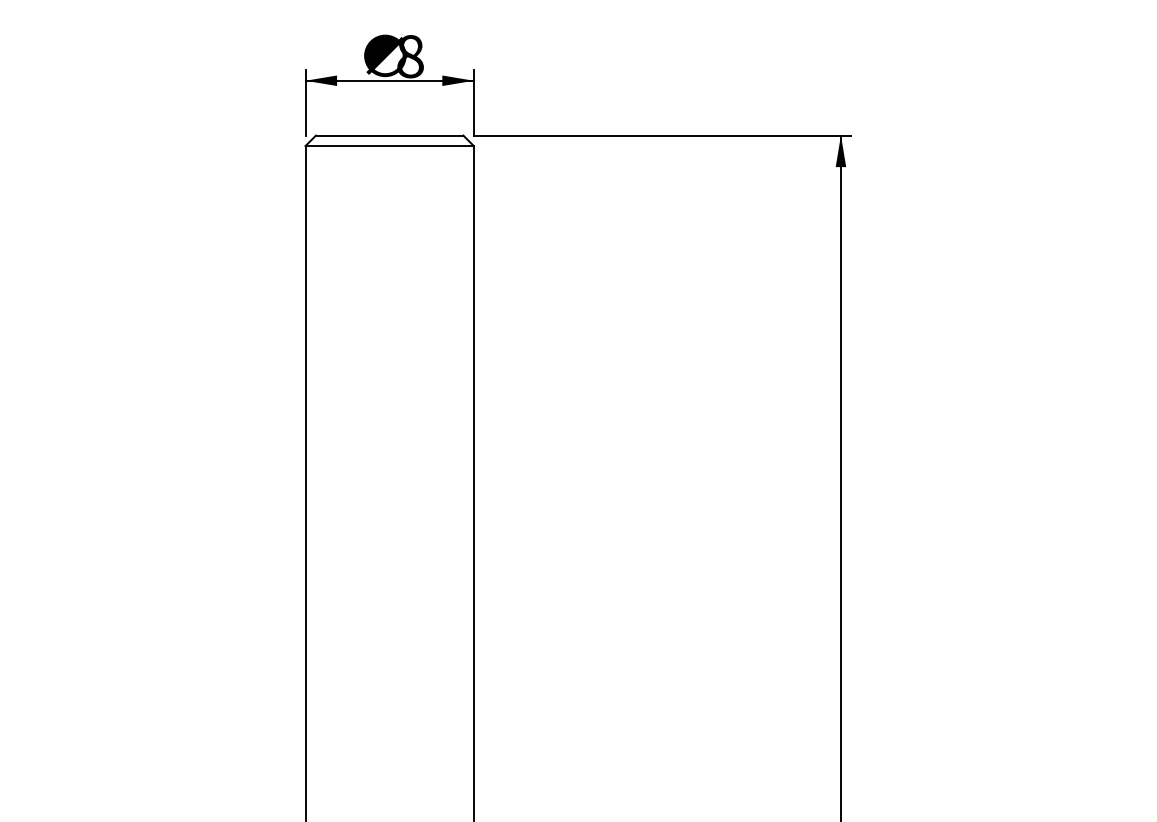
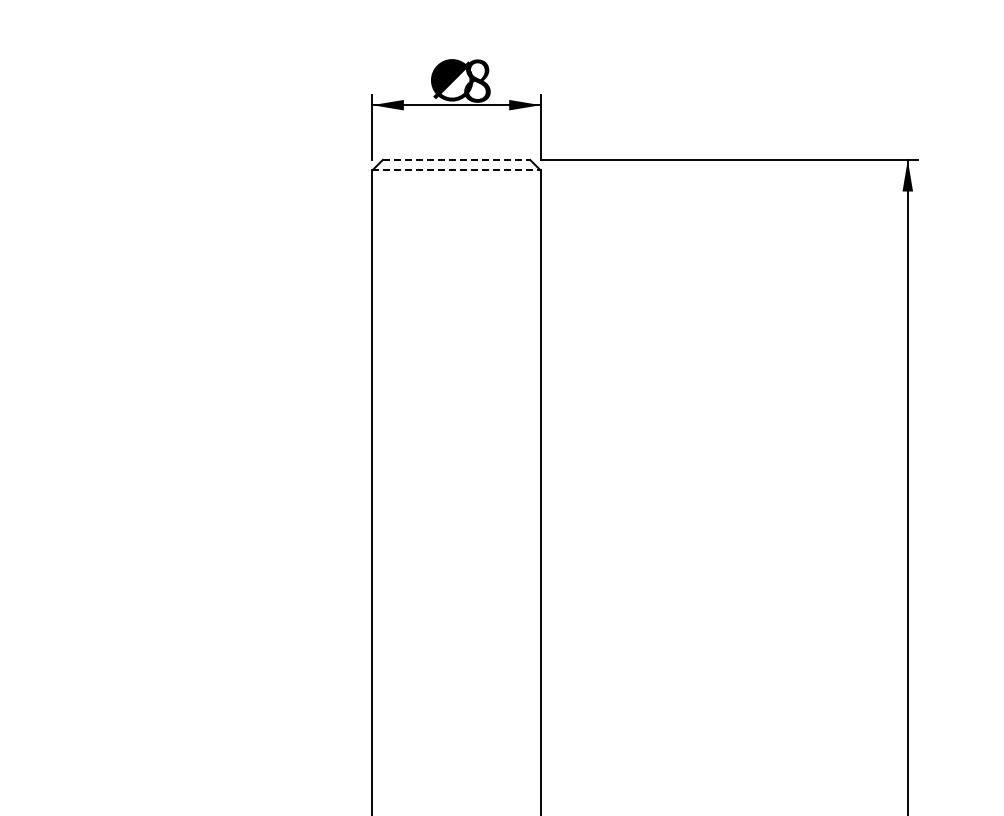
line: (389, 135) -> (456, 159), solid -> dashed
line: (390, 146) -> (457, 170), solid -> dashed

